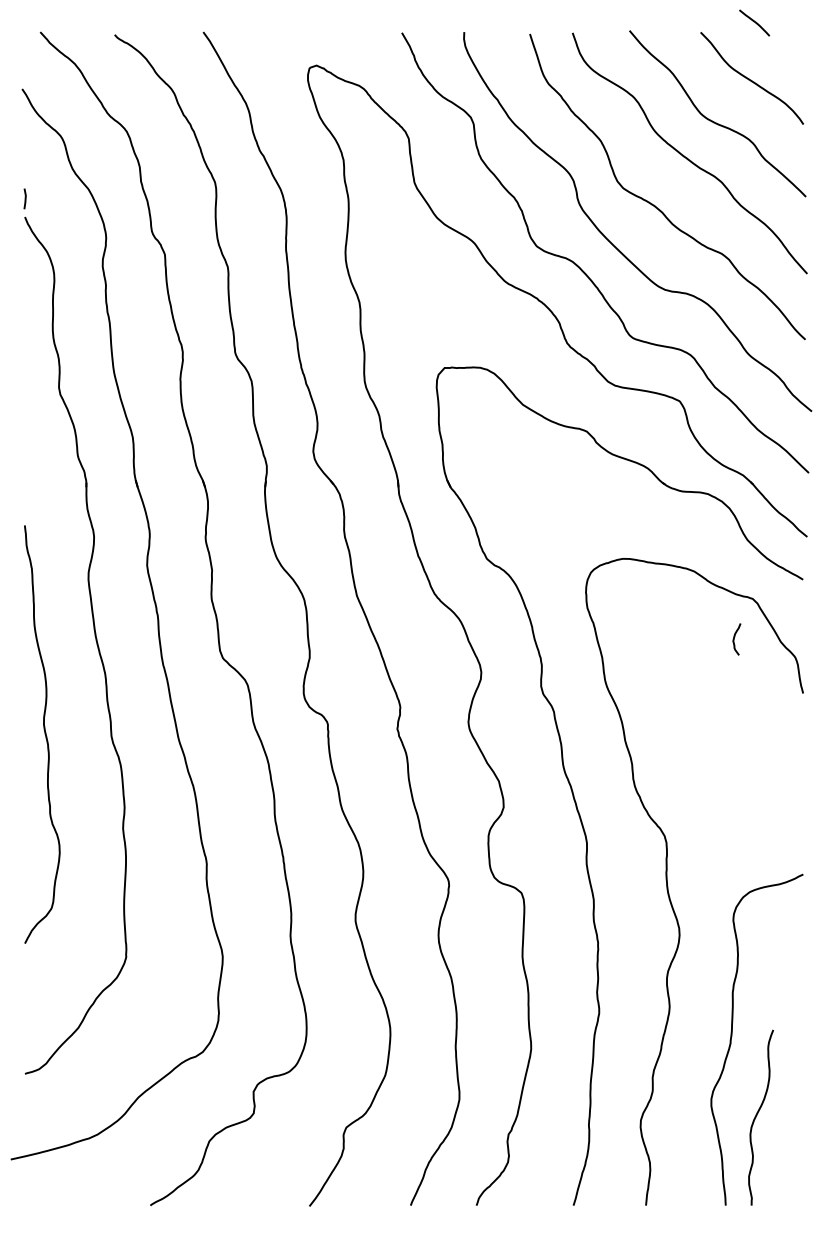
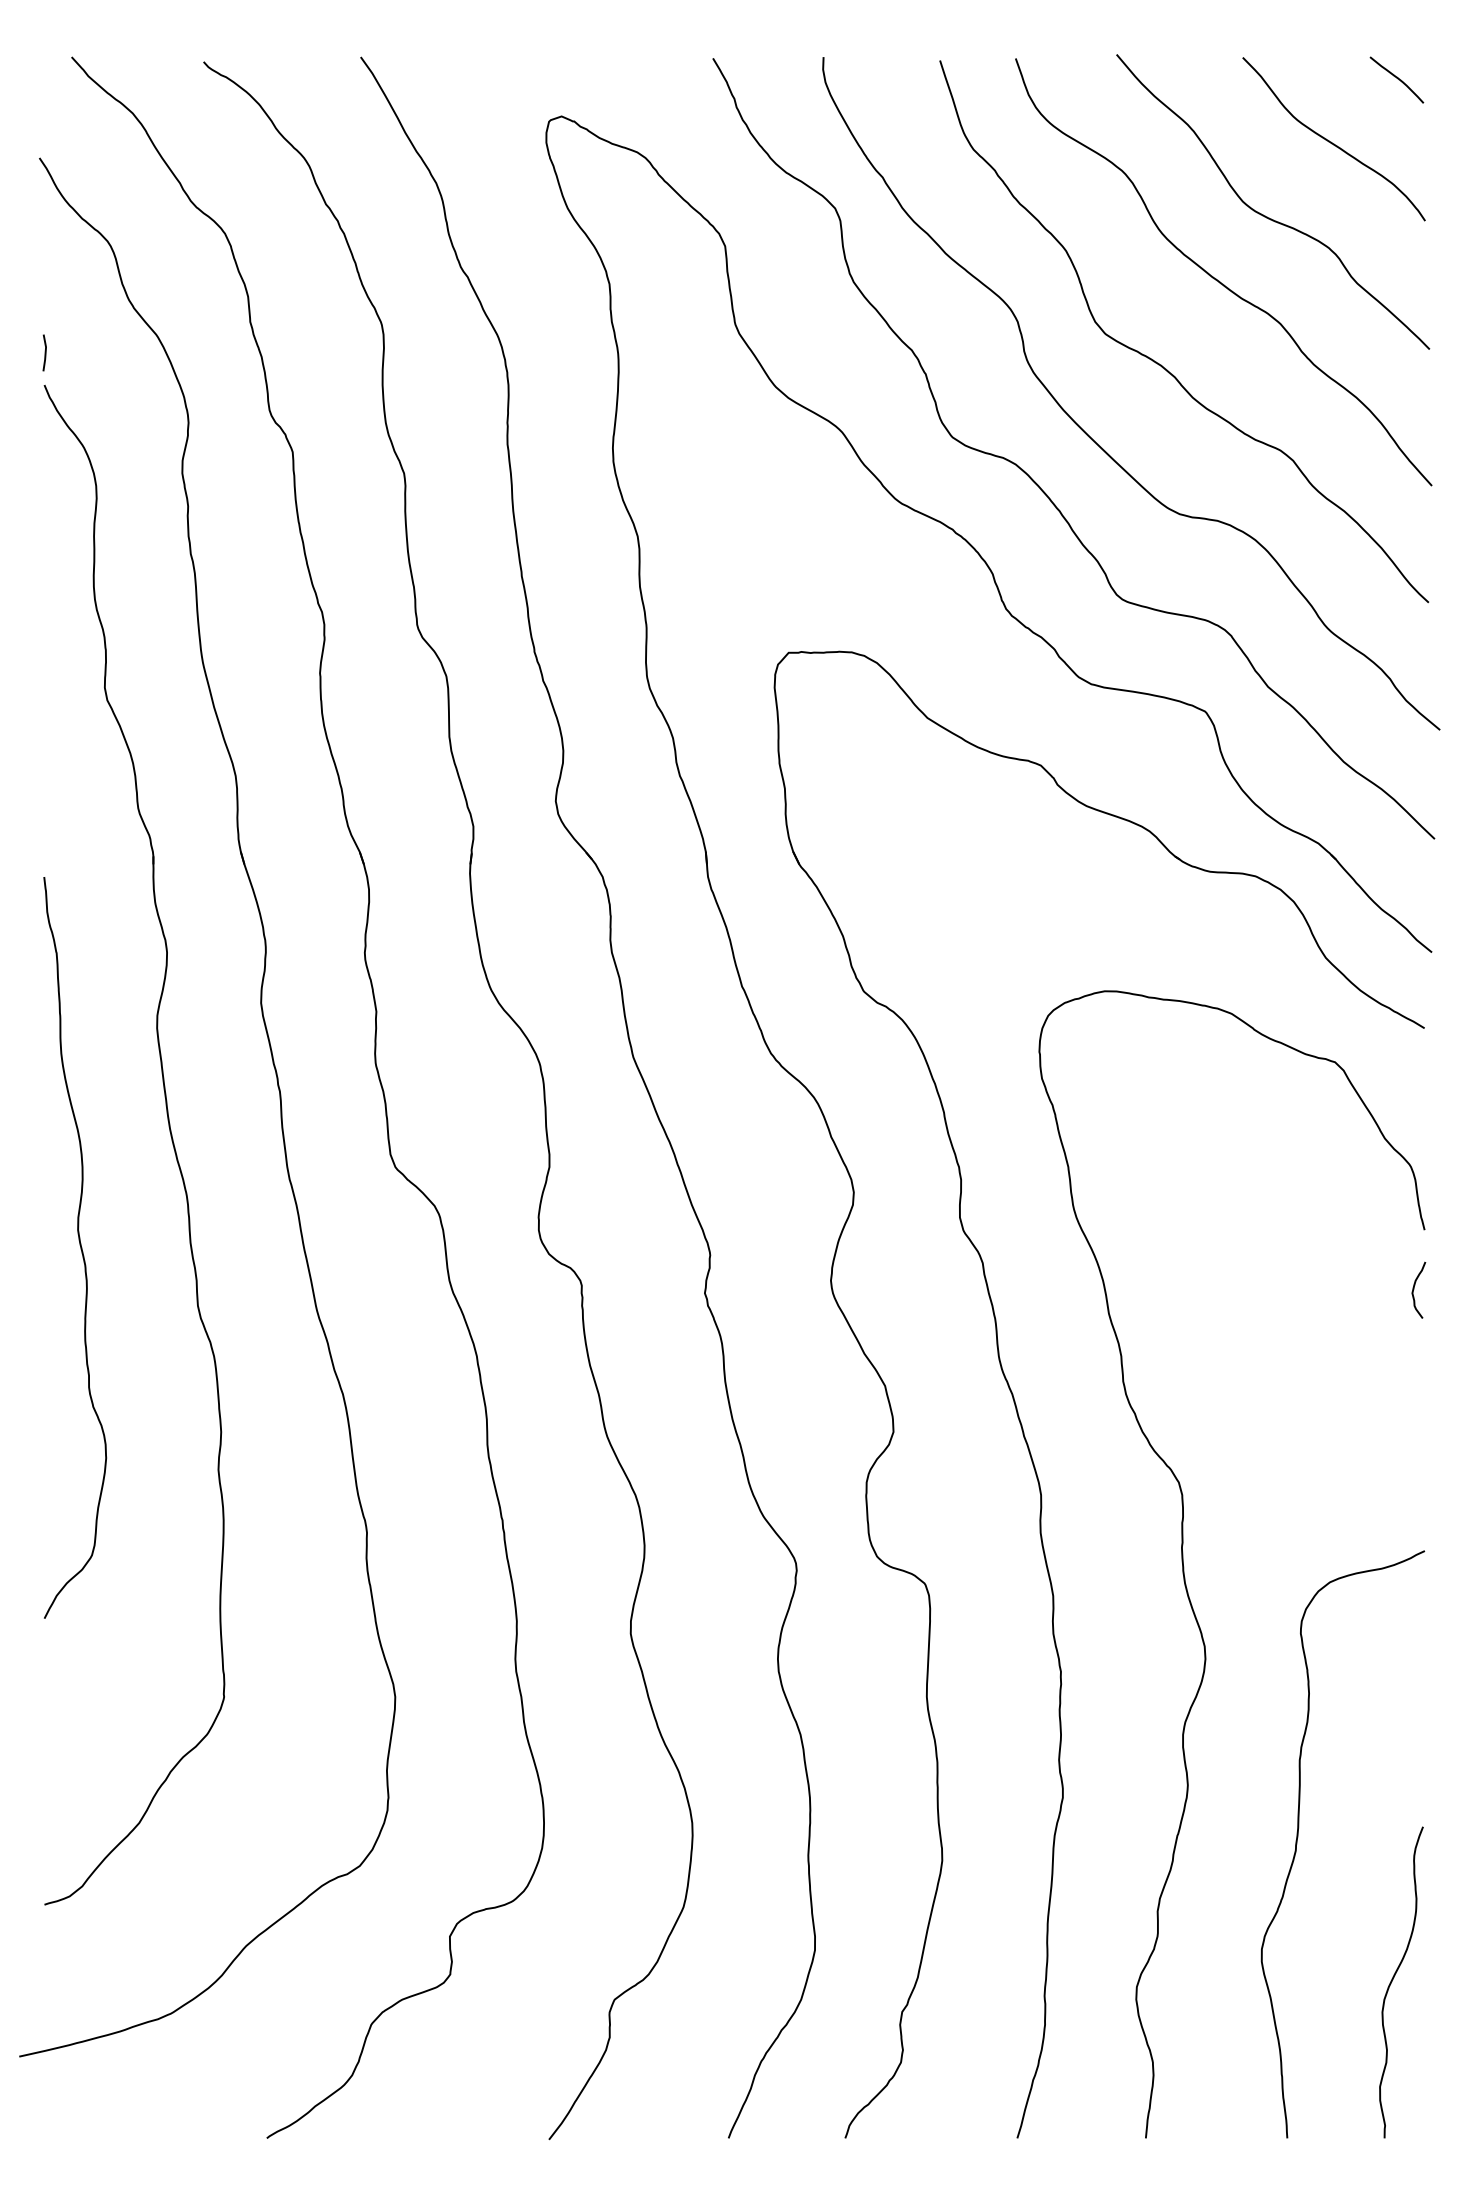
curve: (754, 22) -> (1396, 79), moved
curve: (734, 639) -> (1414, 1290), moved
curve: (44, 734) -> (79, 1247), moved
curve: (757, 1115) -> (1395, 1978), moved

